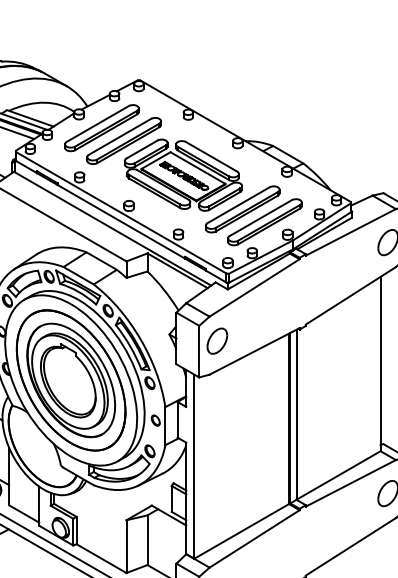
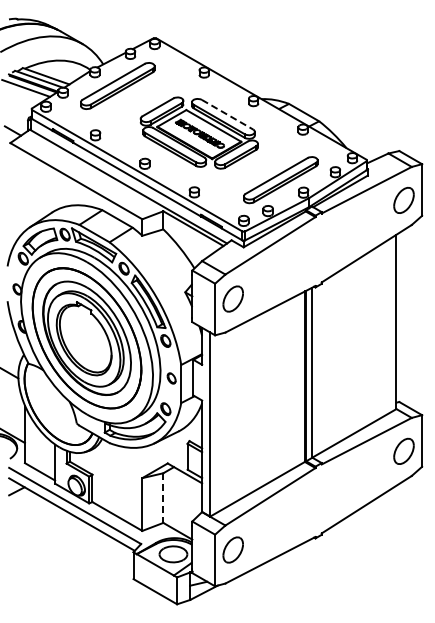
part: (123, 140) -> (139, 98), removed
line: (211, 156) -> (227, 114), solid -> dashed
part: (242, 209) -> (258, 167), removed
line: (147, 540) -> (163, 498), solid -> dashed

